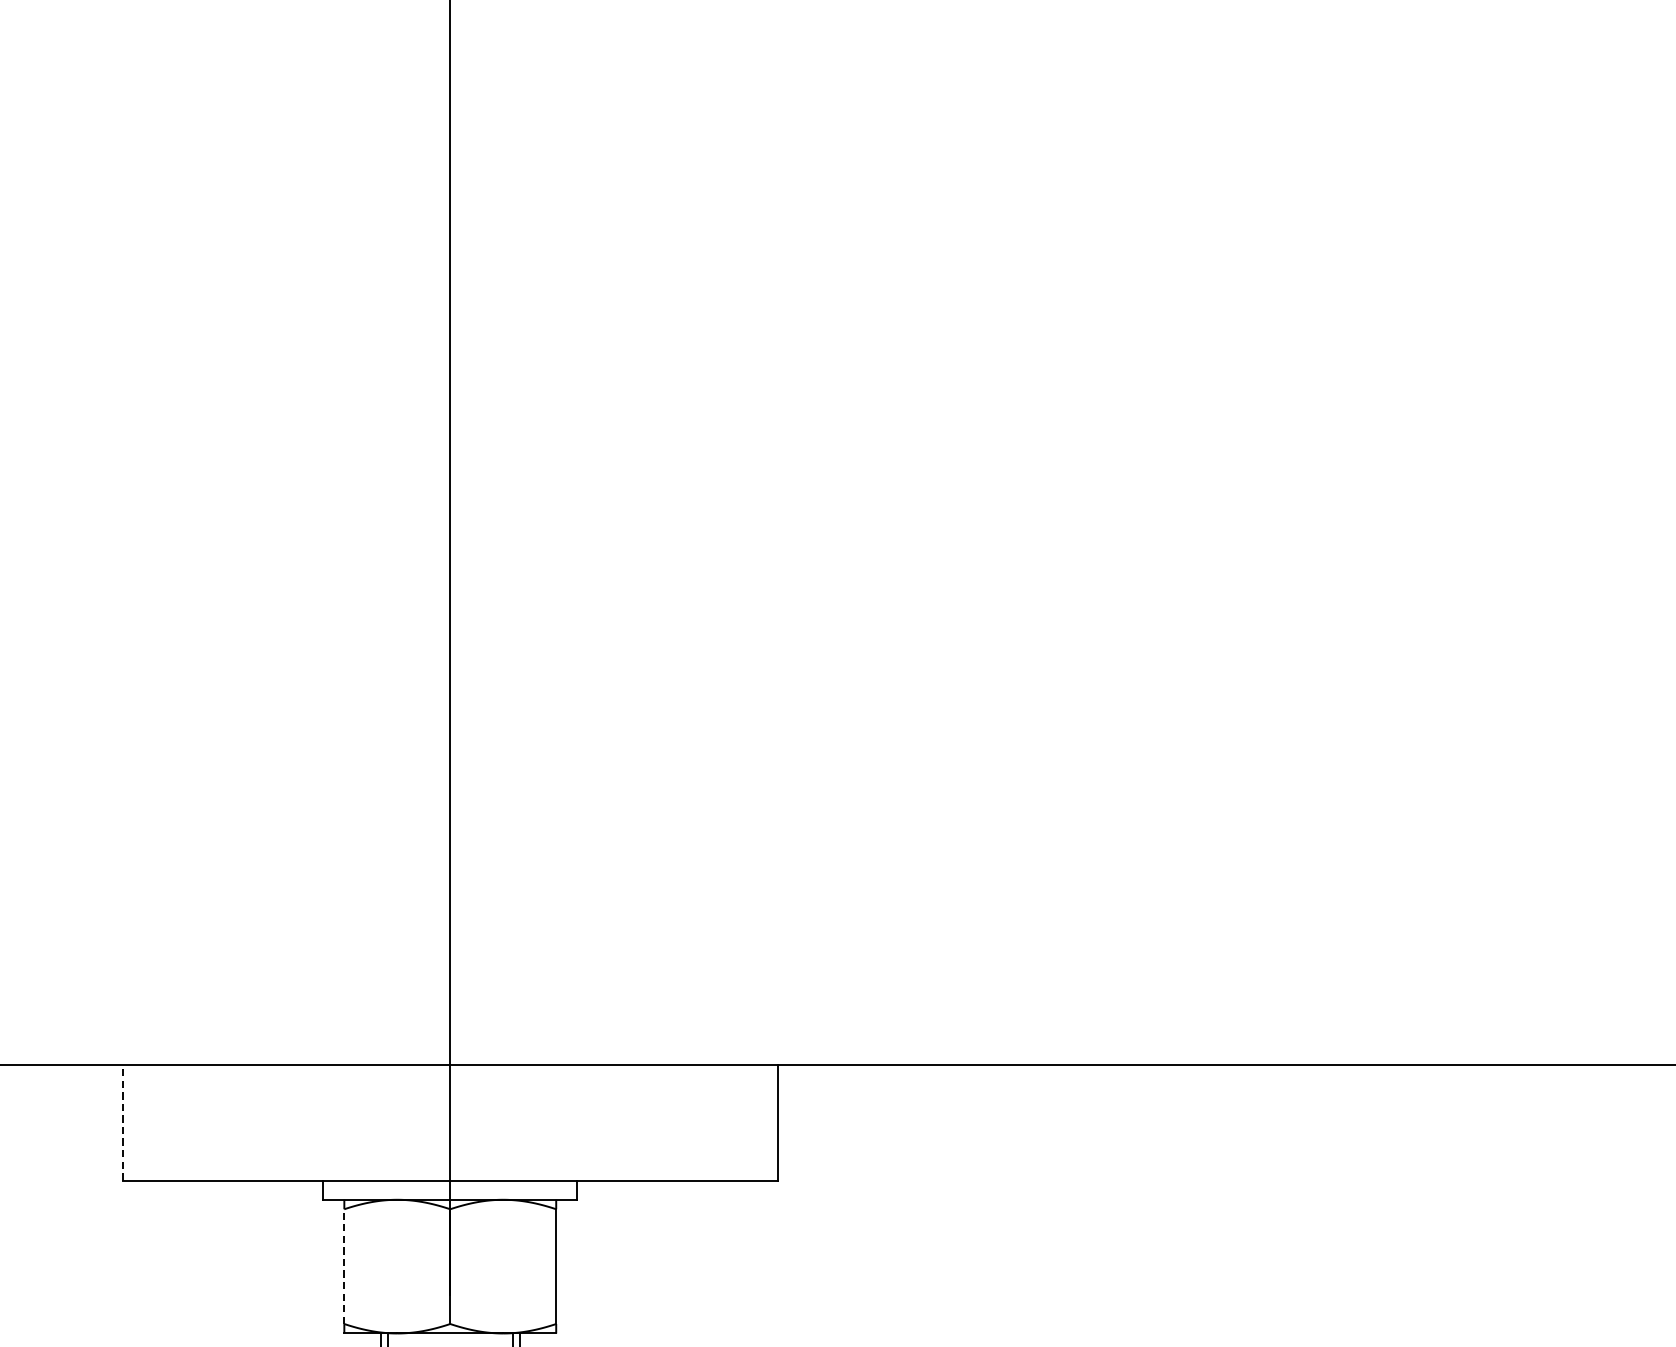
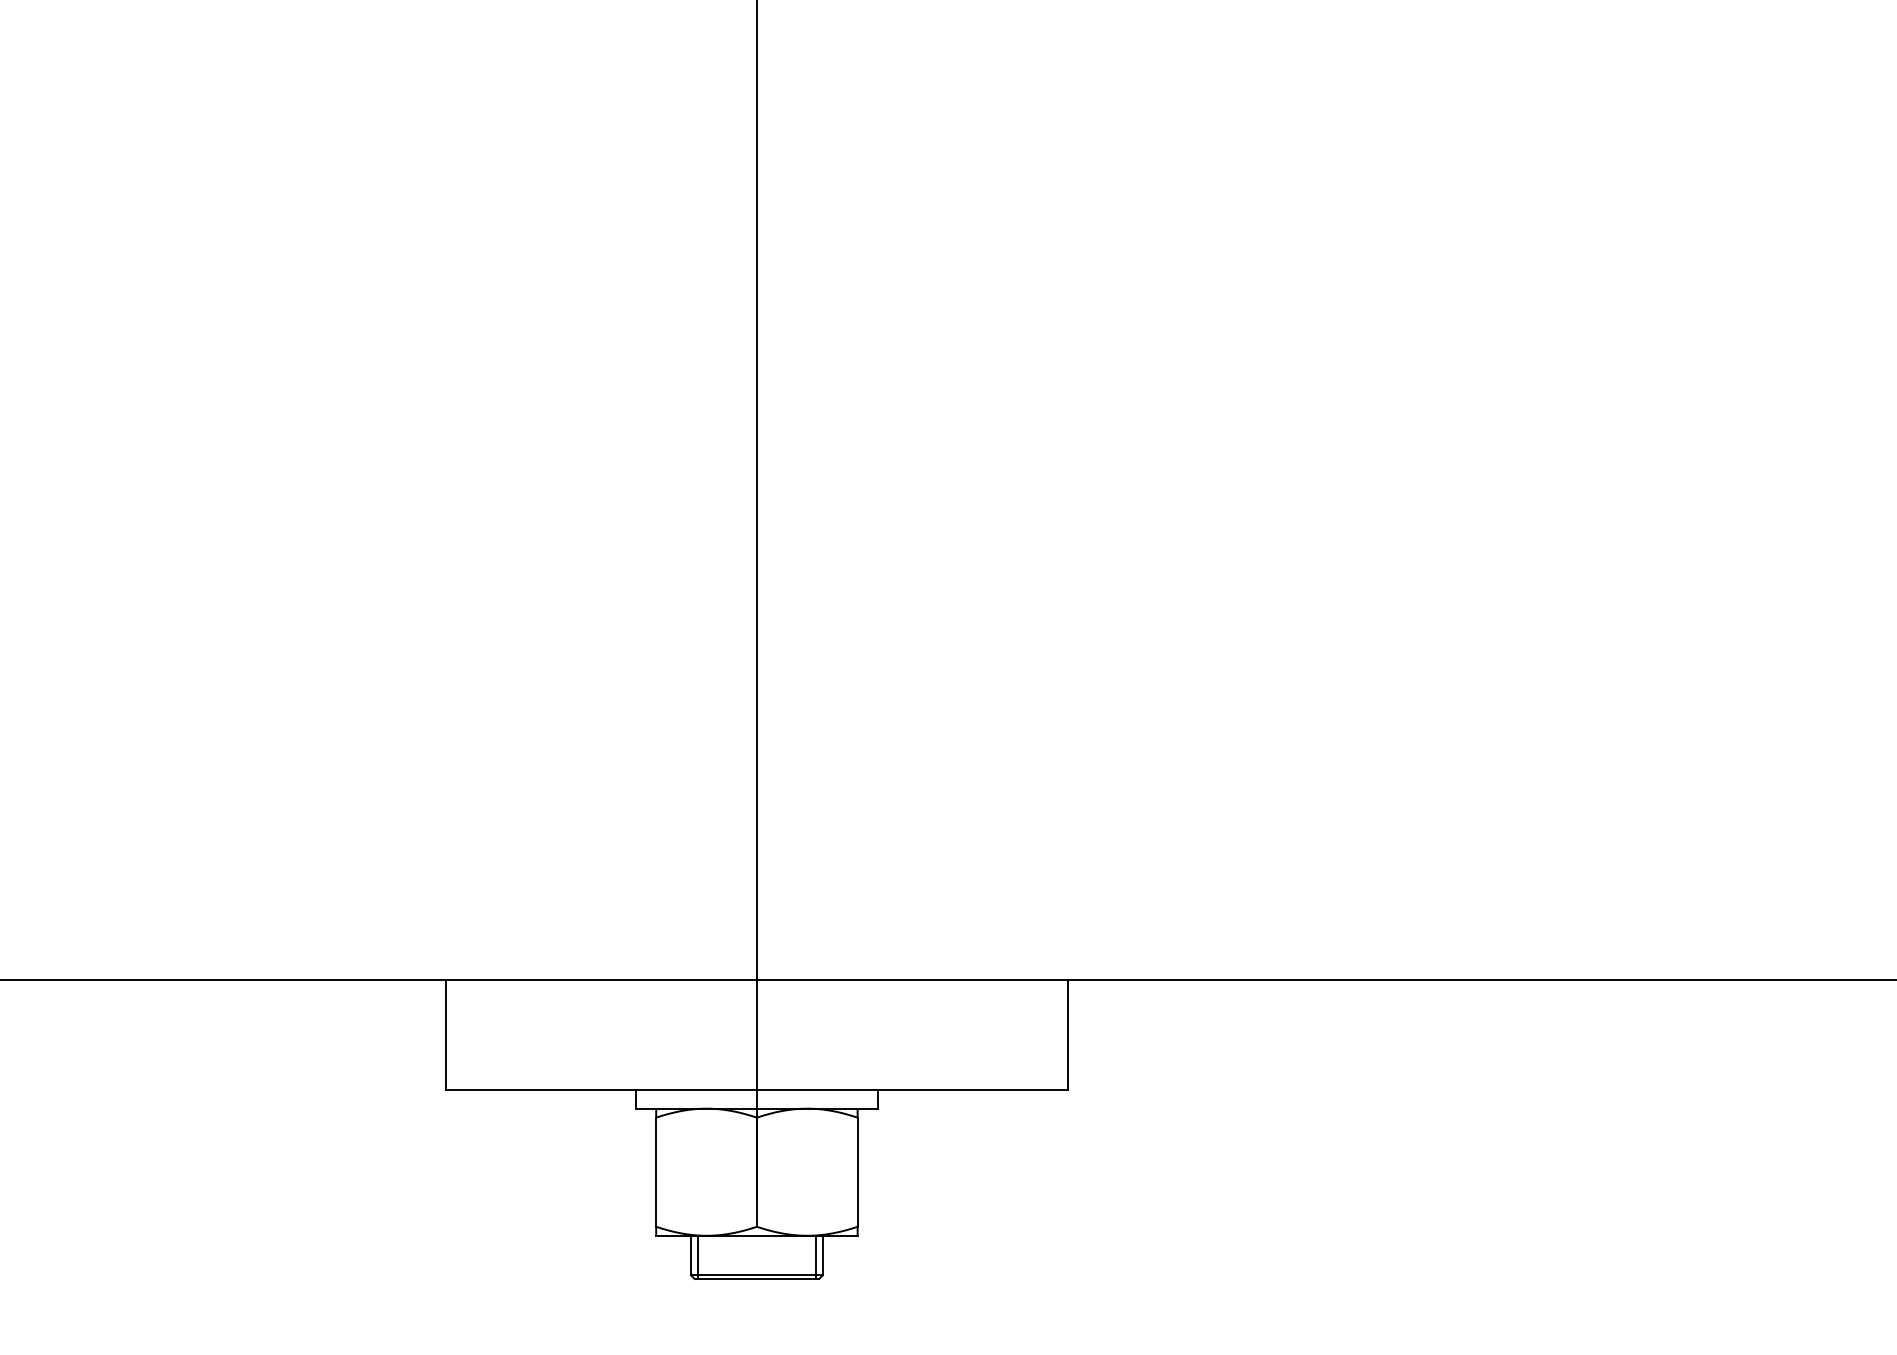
line: (122, 1122) -> (445, 1035), dashed -> solid
line: (344, 1266) -> (656, 1172), dashed -> solid

